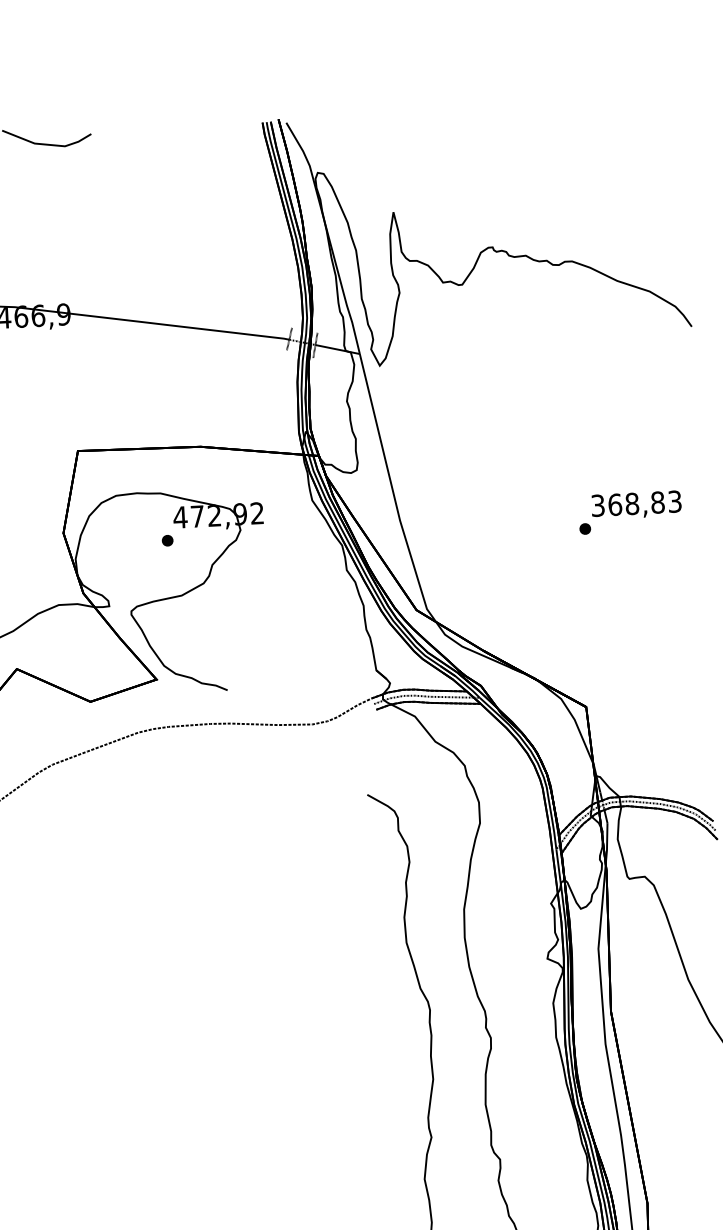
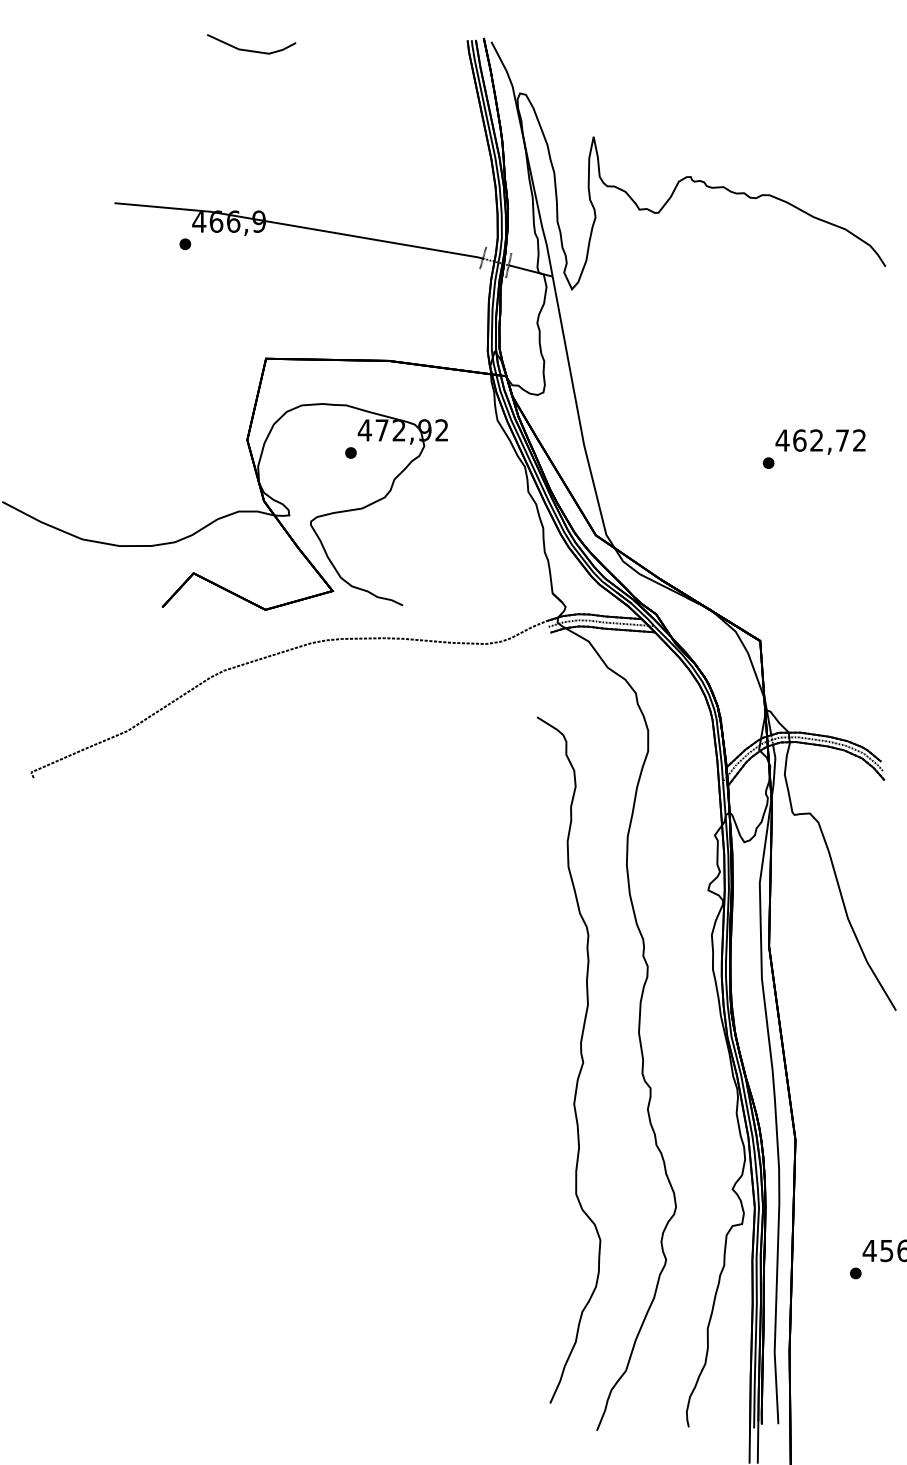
text: (635, 503) -> (820, 440), 368,83 -> 462,72

